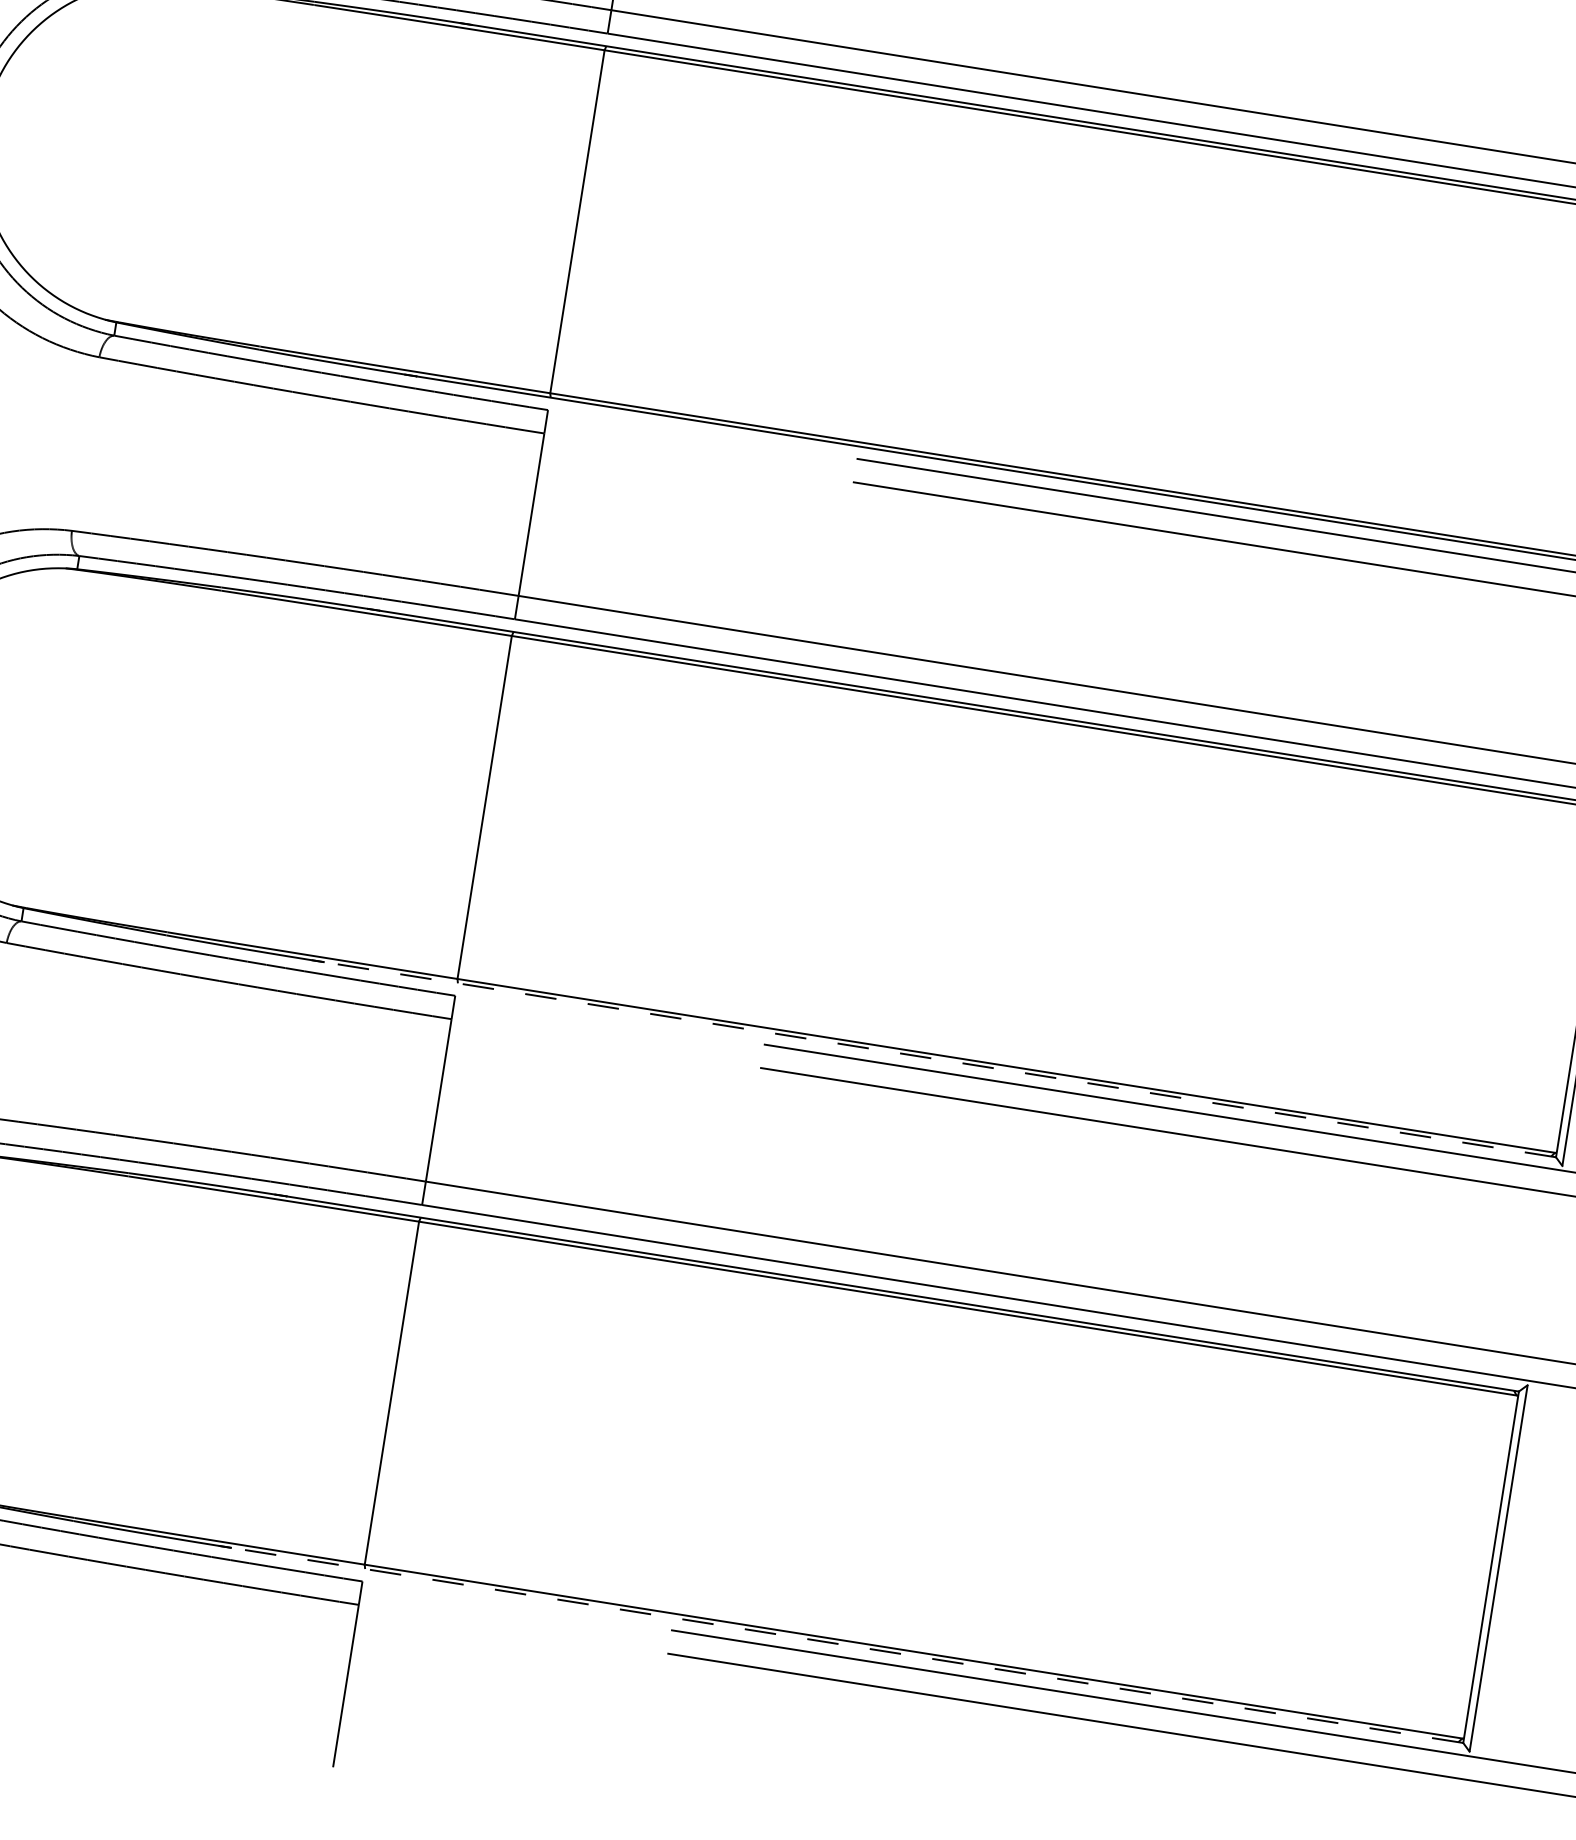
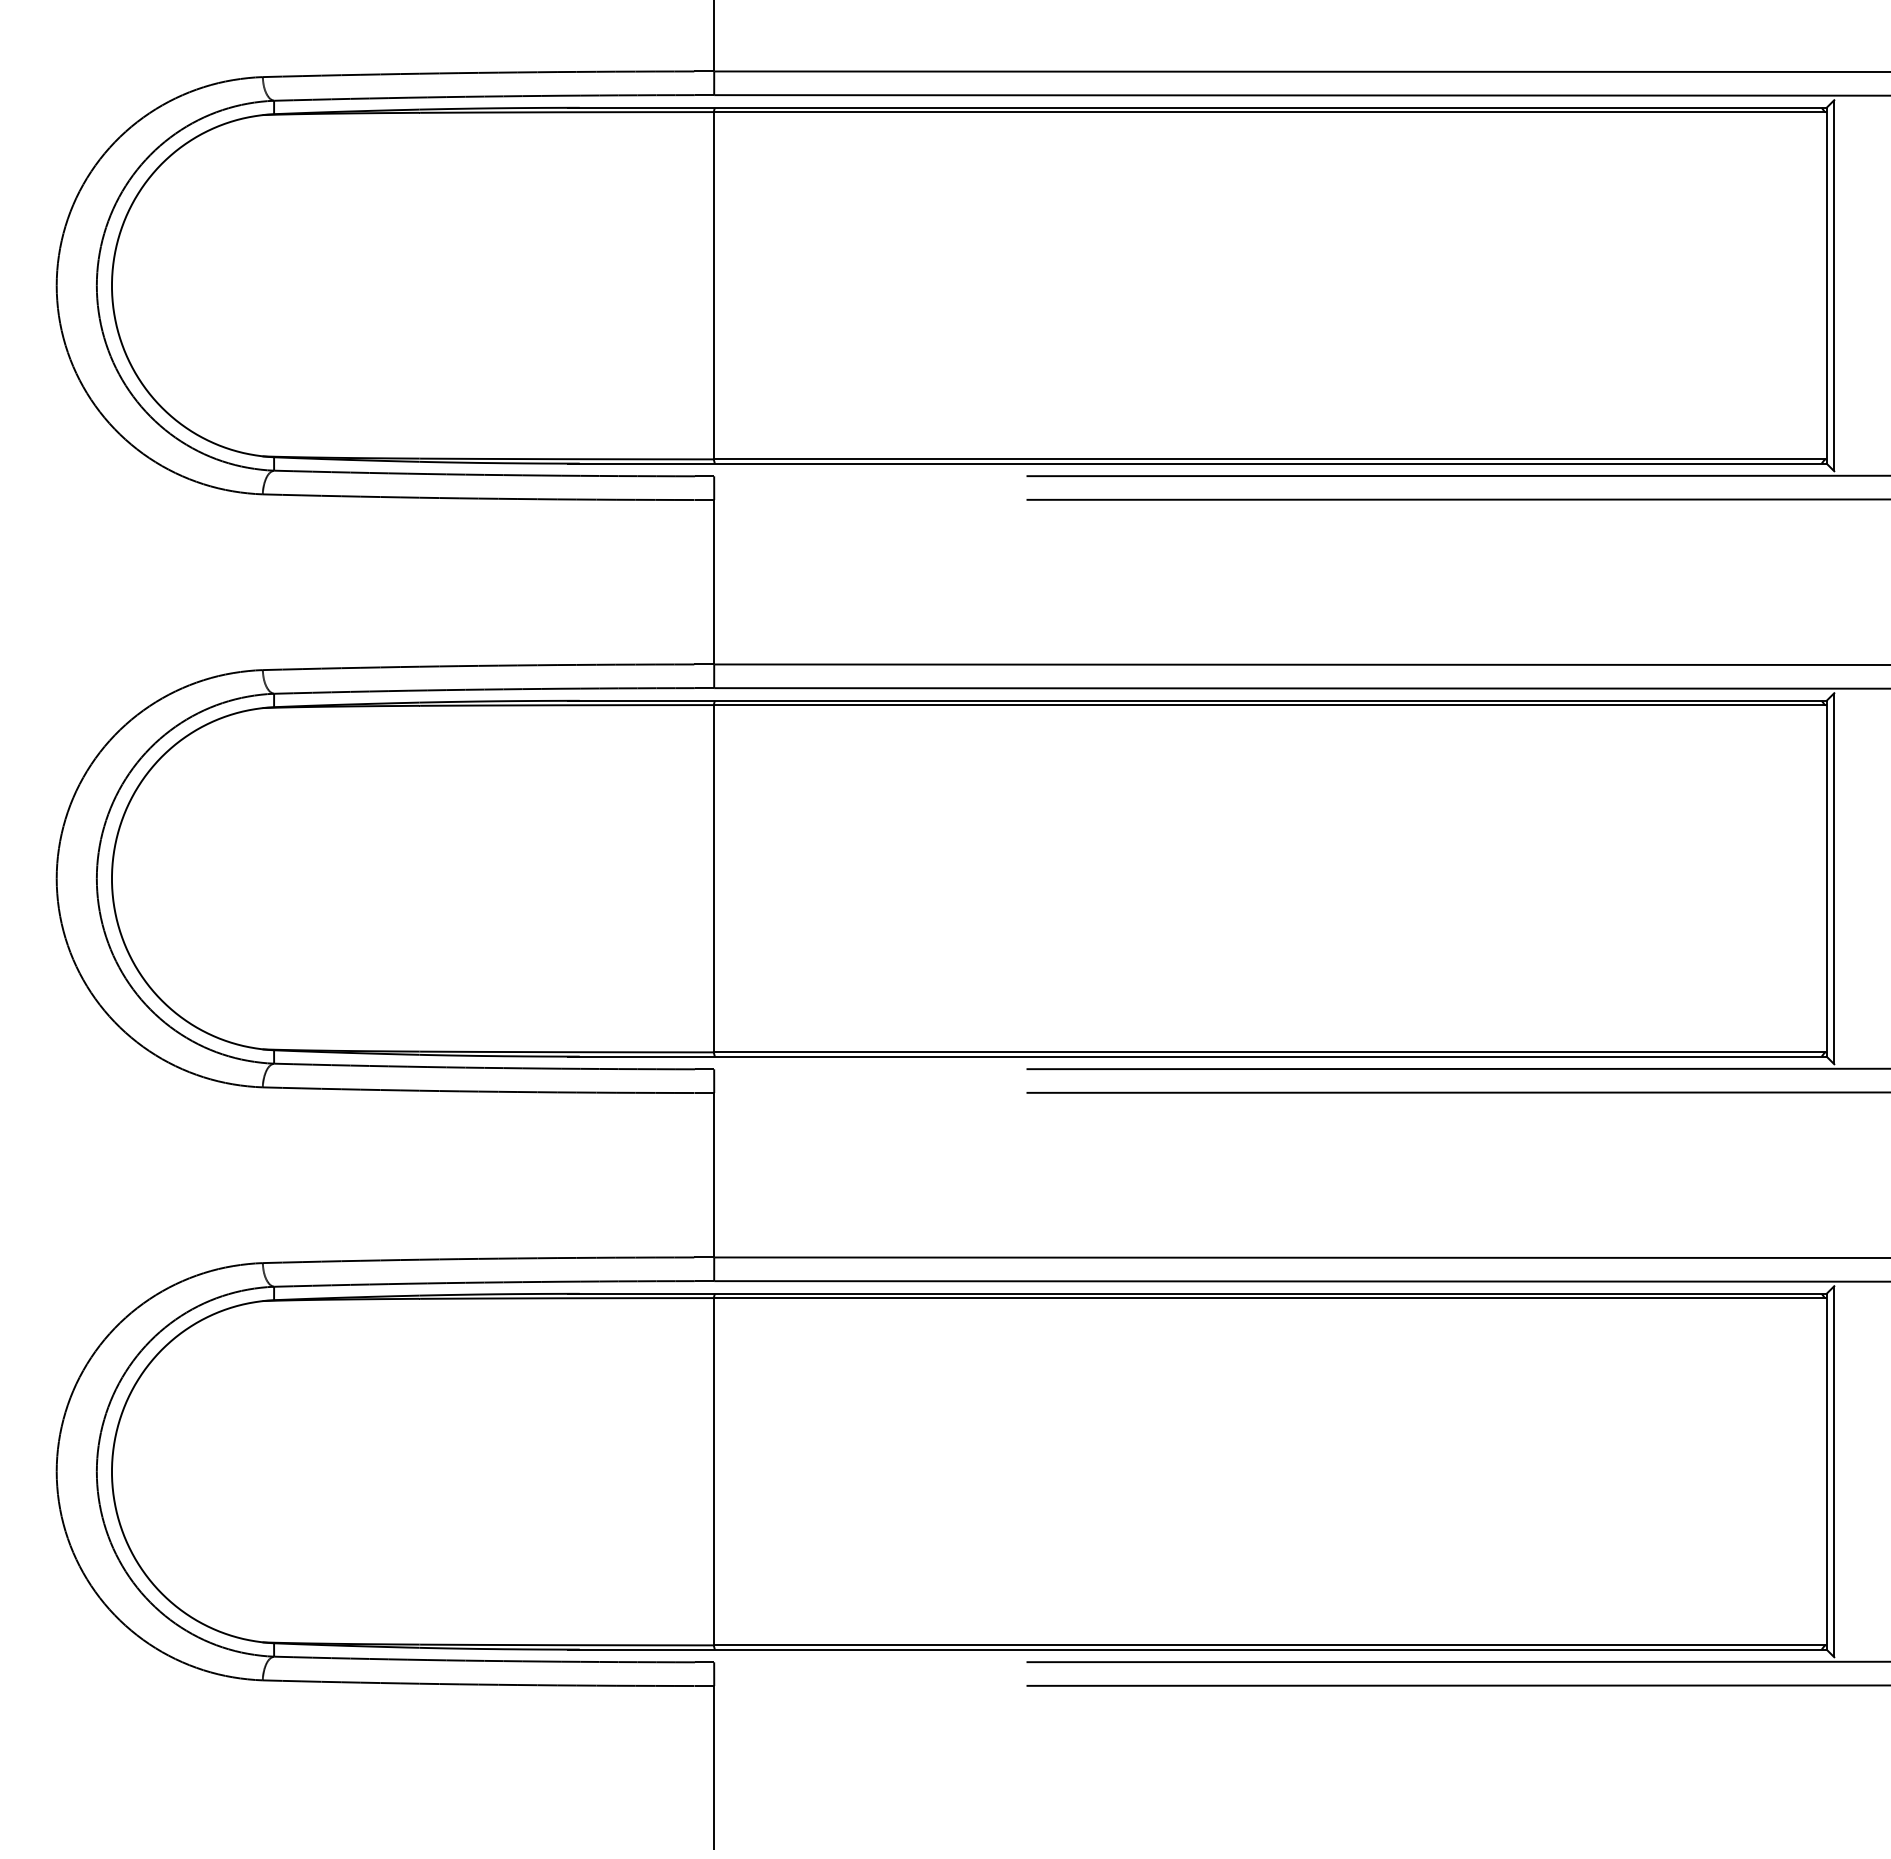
line: (939, 1059) -> (1202, 1056), dashed -> solid
line: (846, 1645) -> (1202, 1649), dashed -> solid

